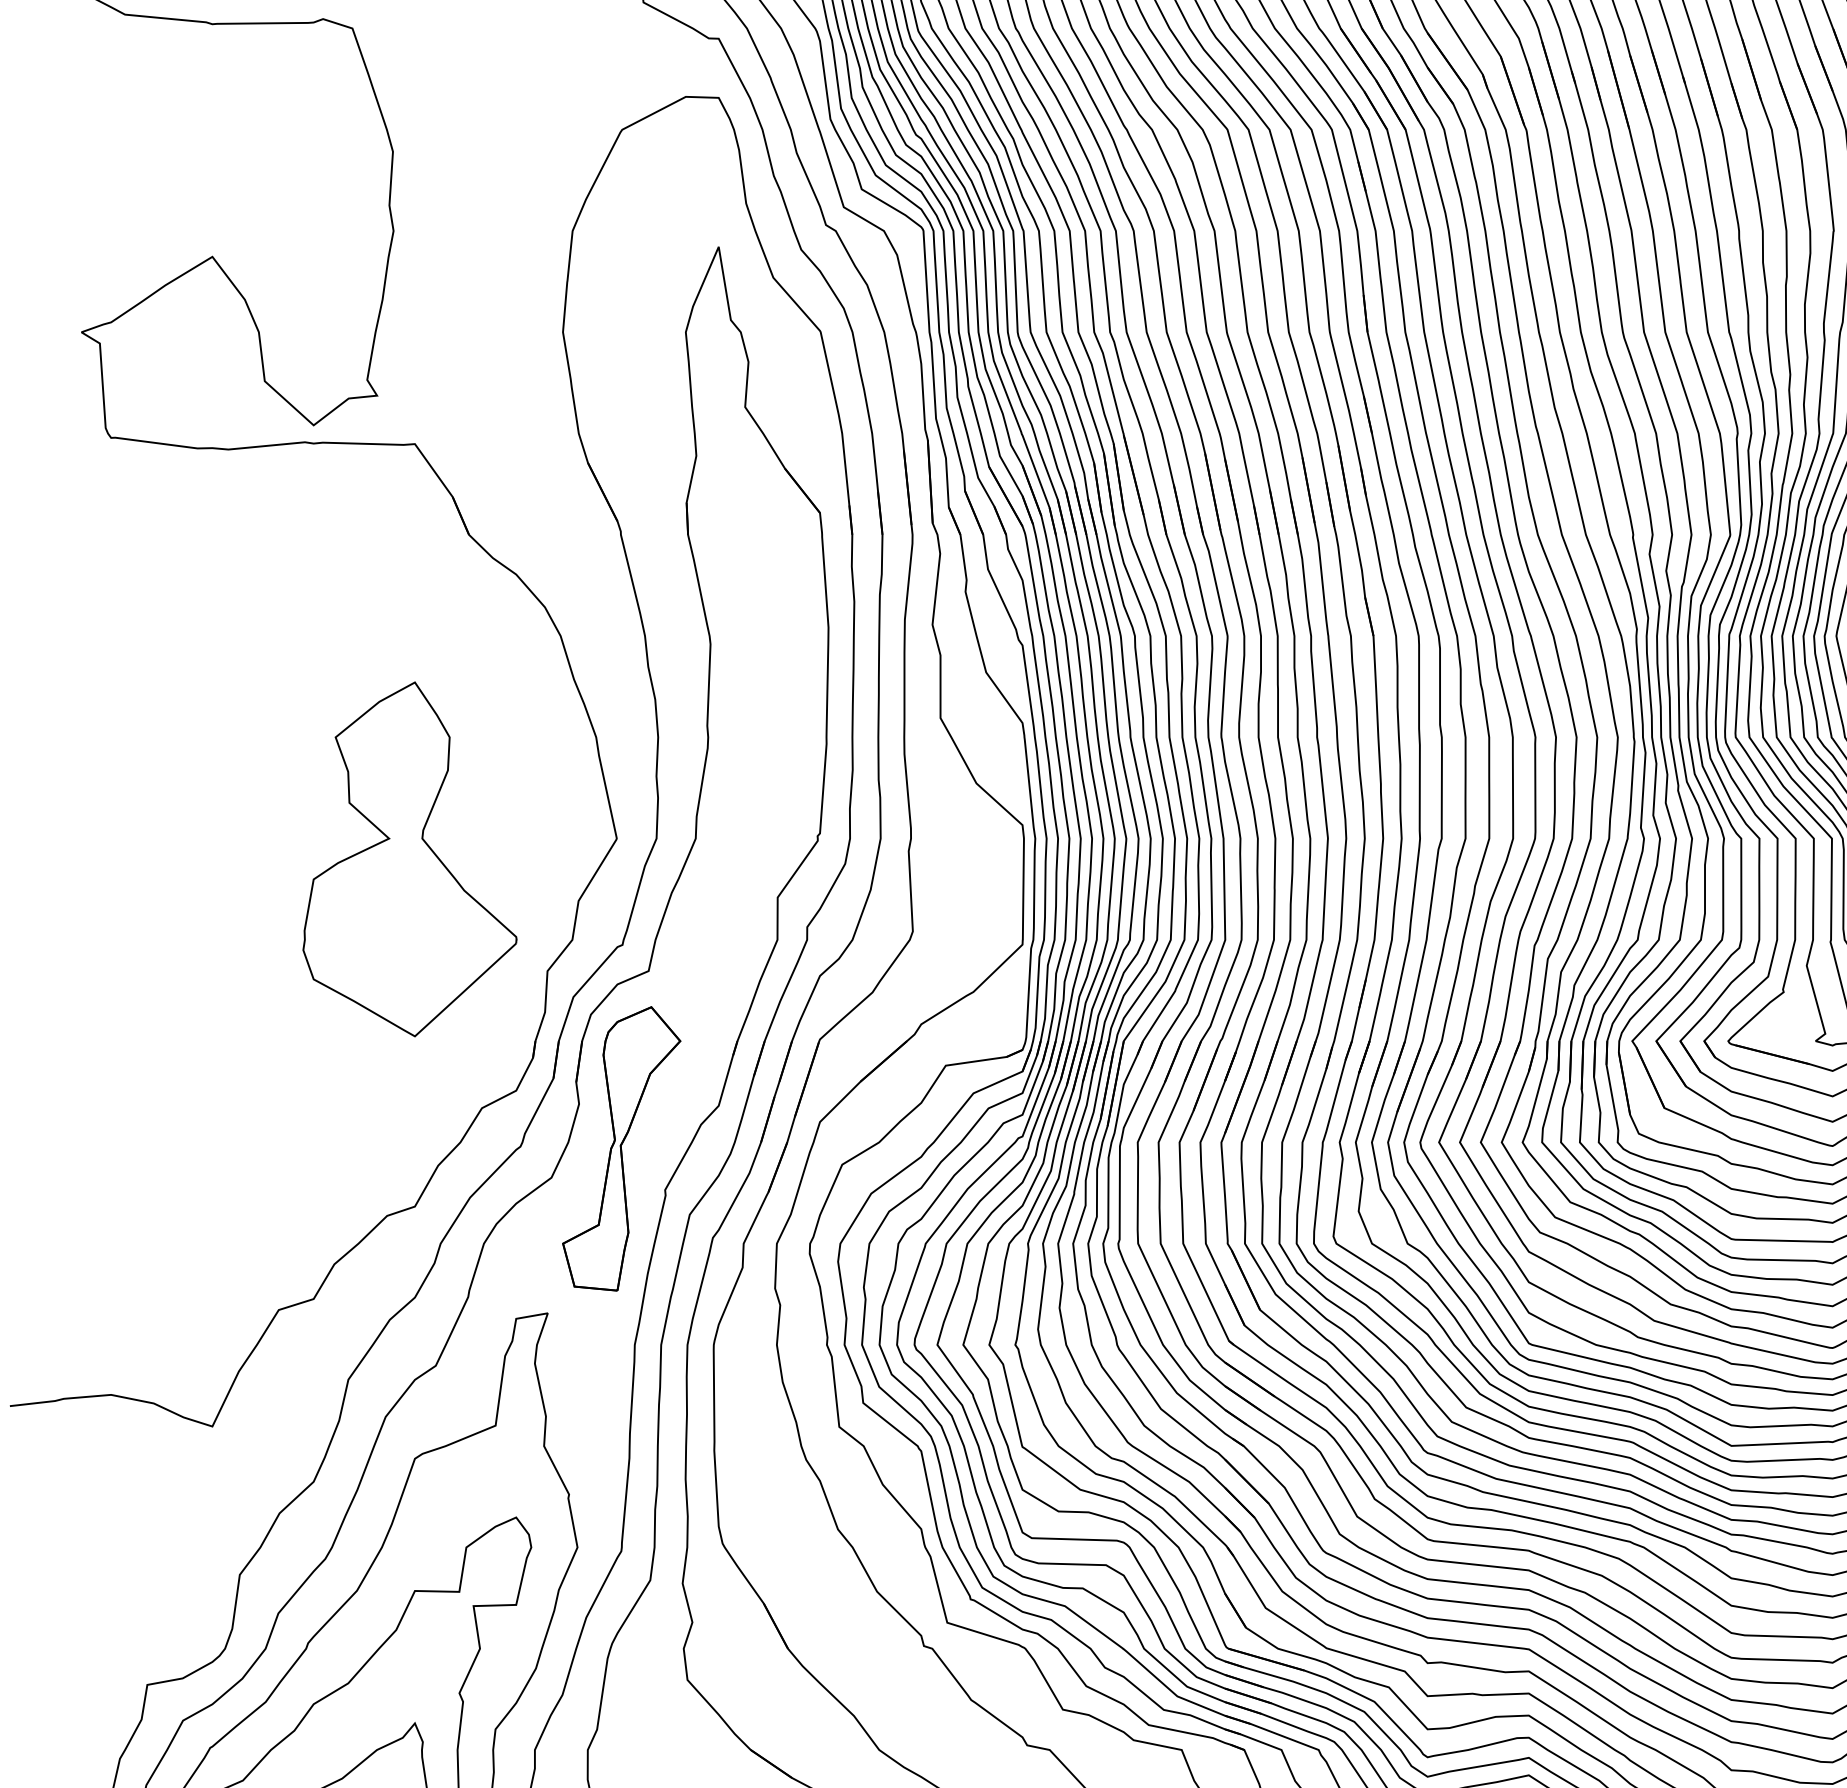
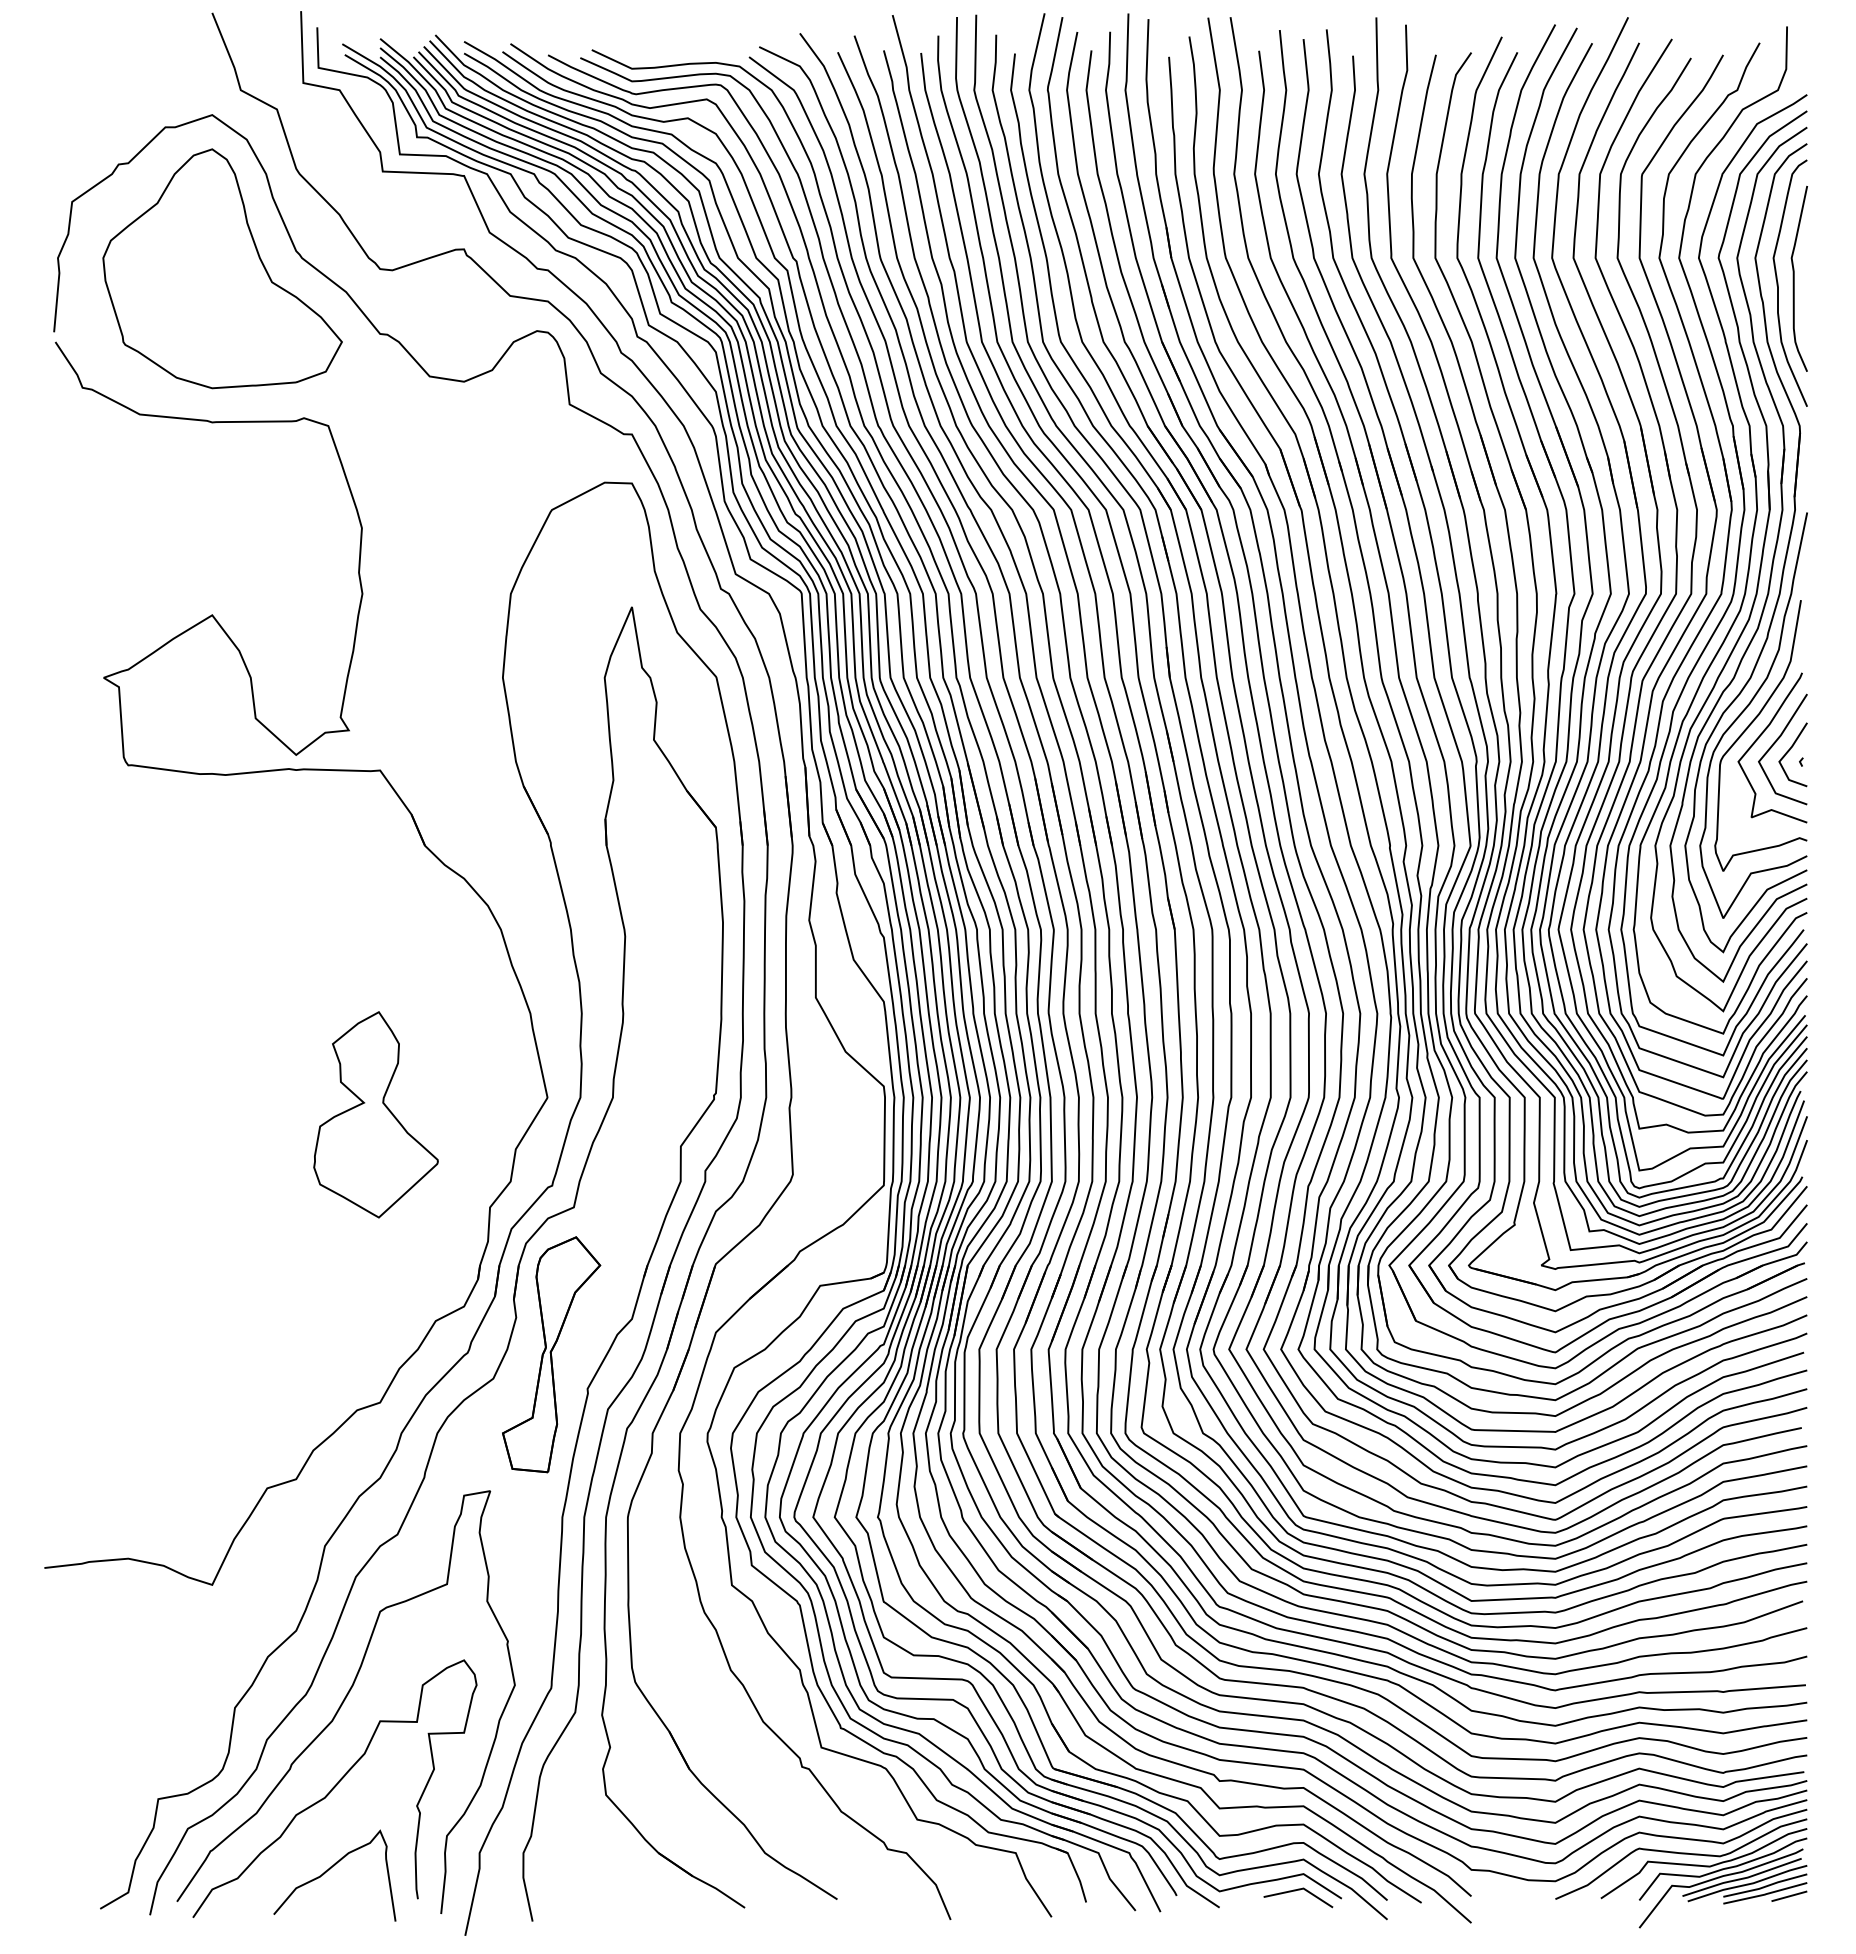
part: (409, 859) -> (375, 1114), size x0.7

